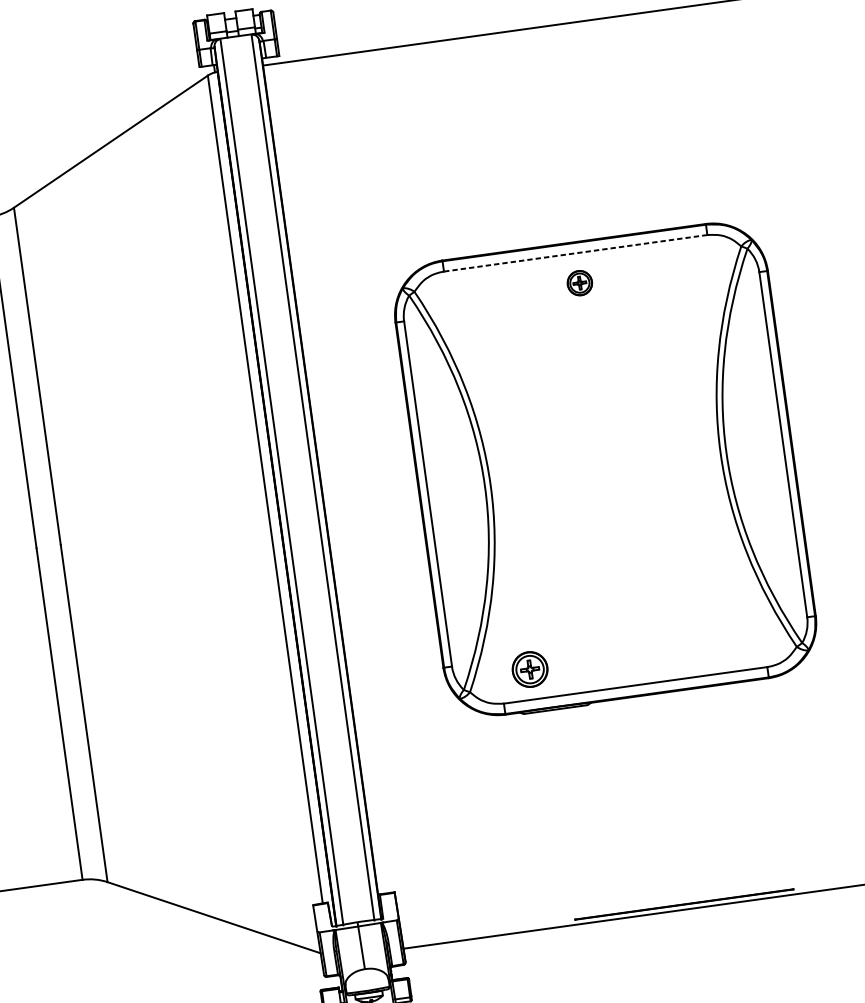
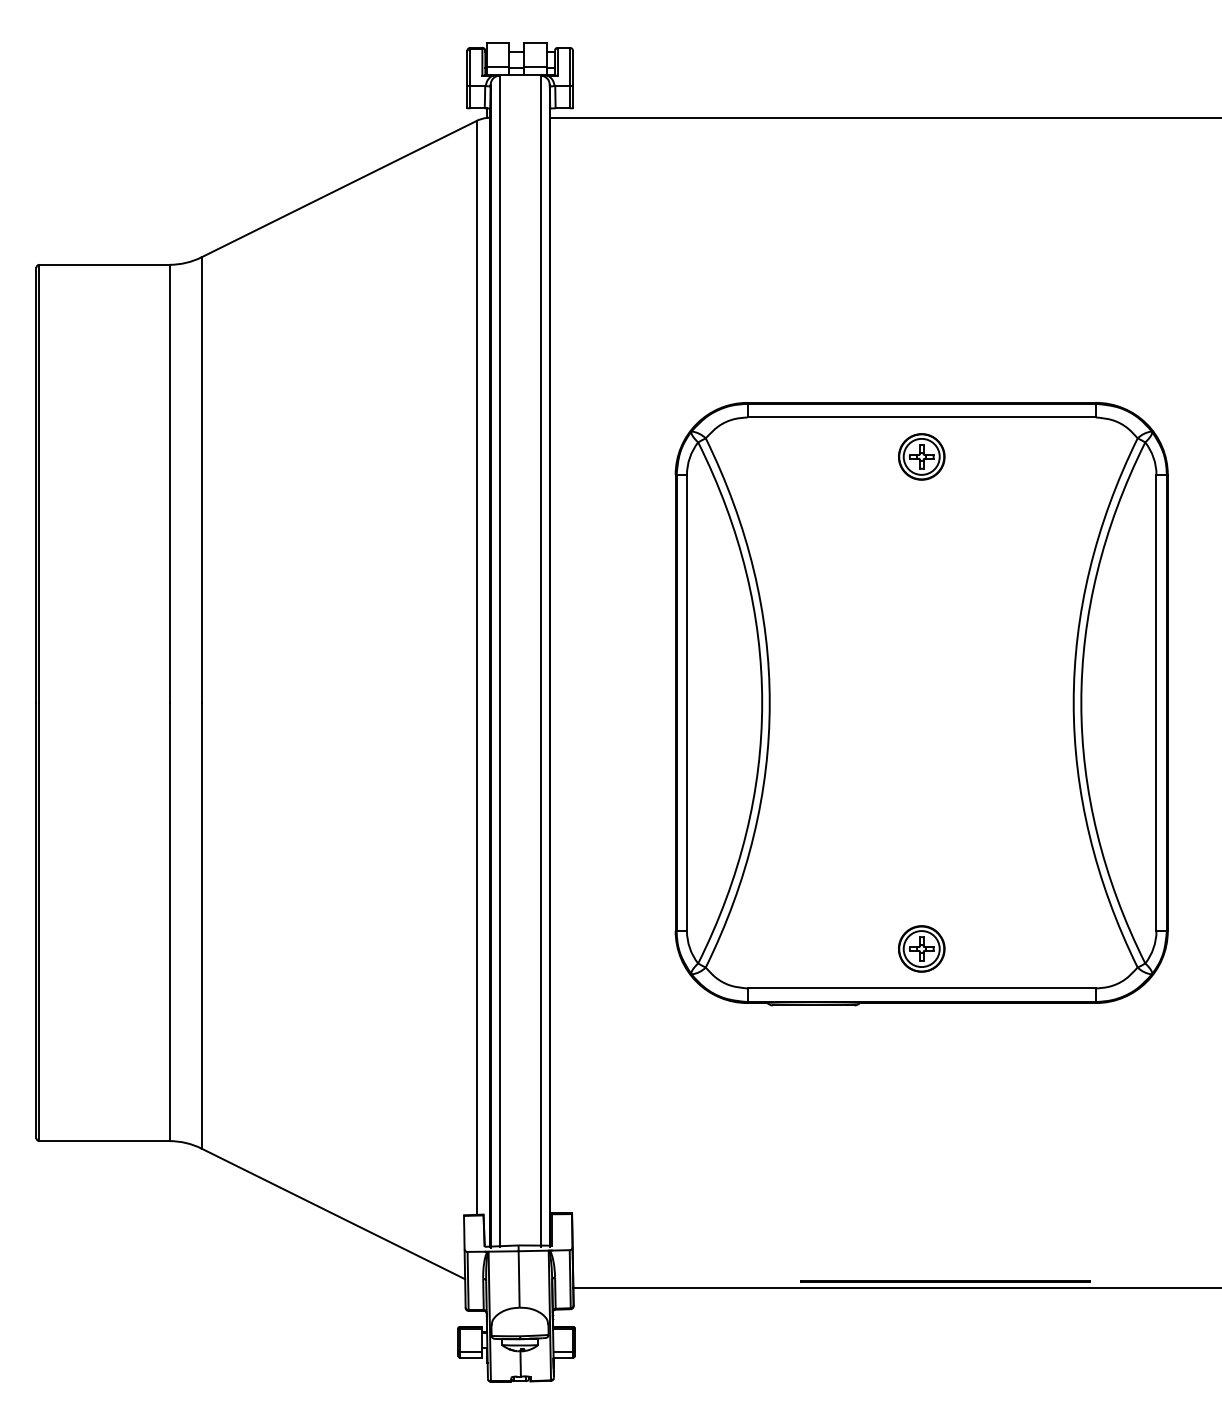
line: (575, 253) -> (921, 417), dashed -> solid
part: (579, 282) -> (921, 456), size x1.43
part: (529, 669) -> (921, 948), moved

